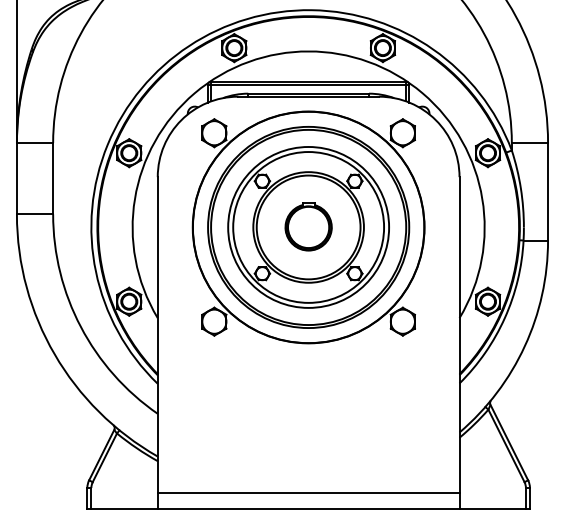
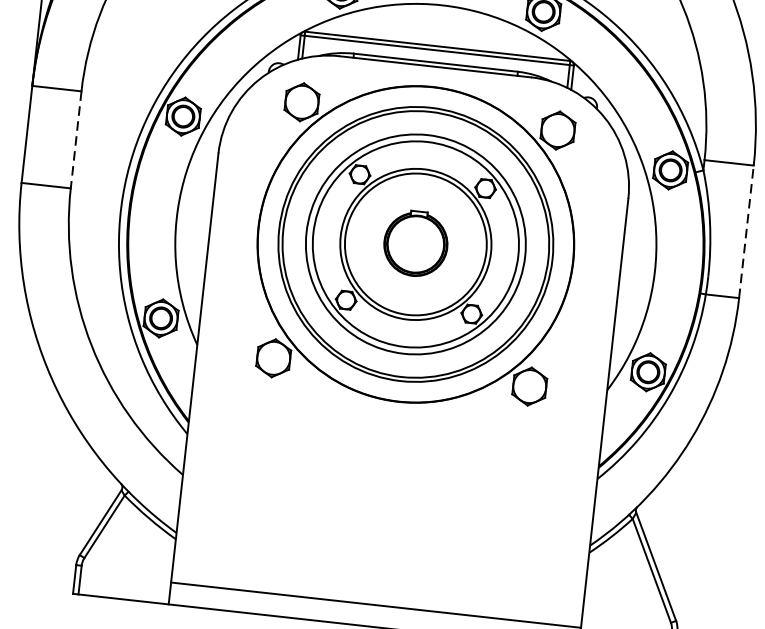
line: (53, 178) -> (76, 139), solid -> dashed
line: (548, 191) -> (747, 231), solid -> dashed

